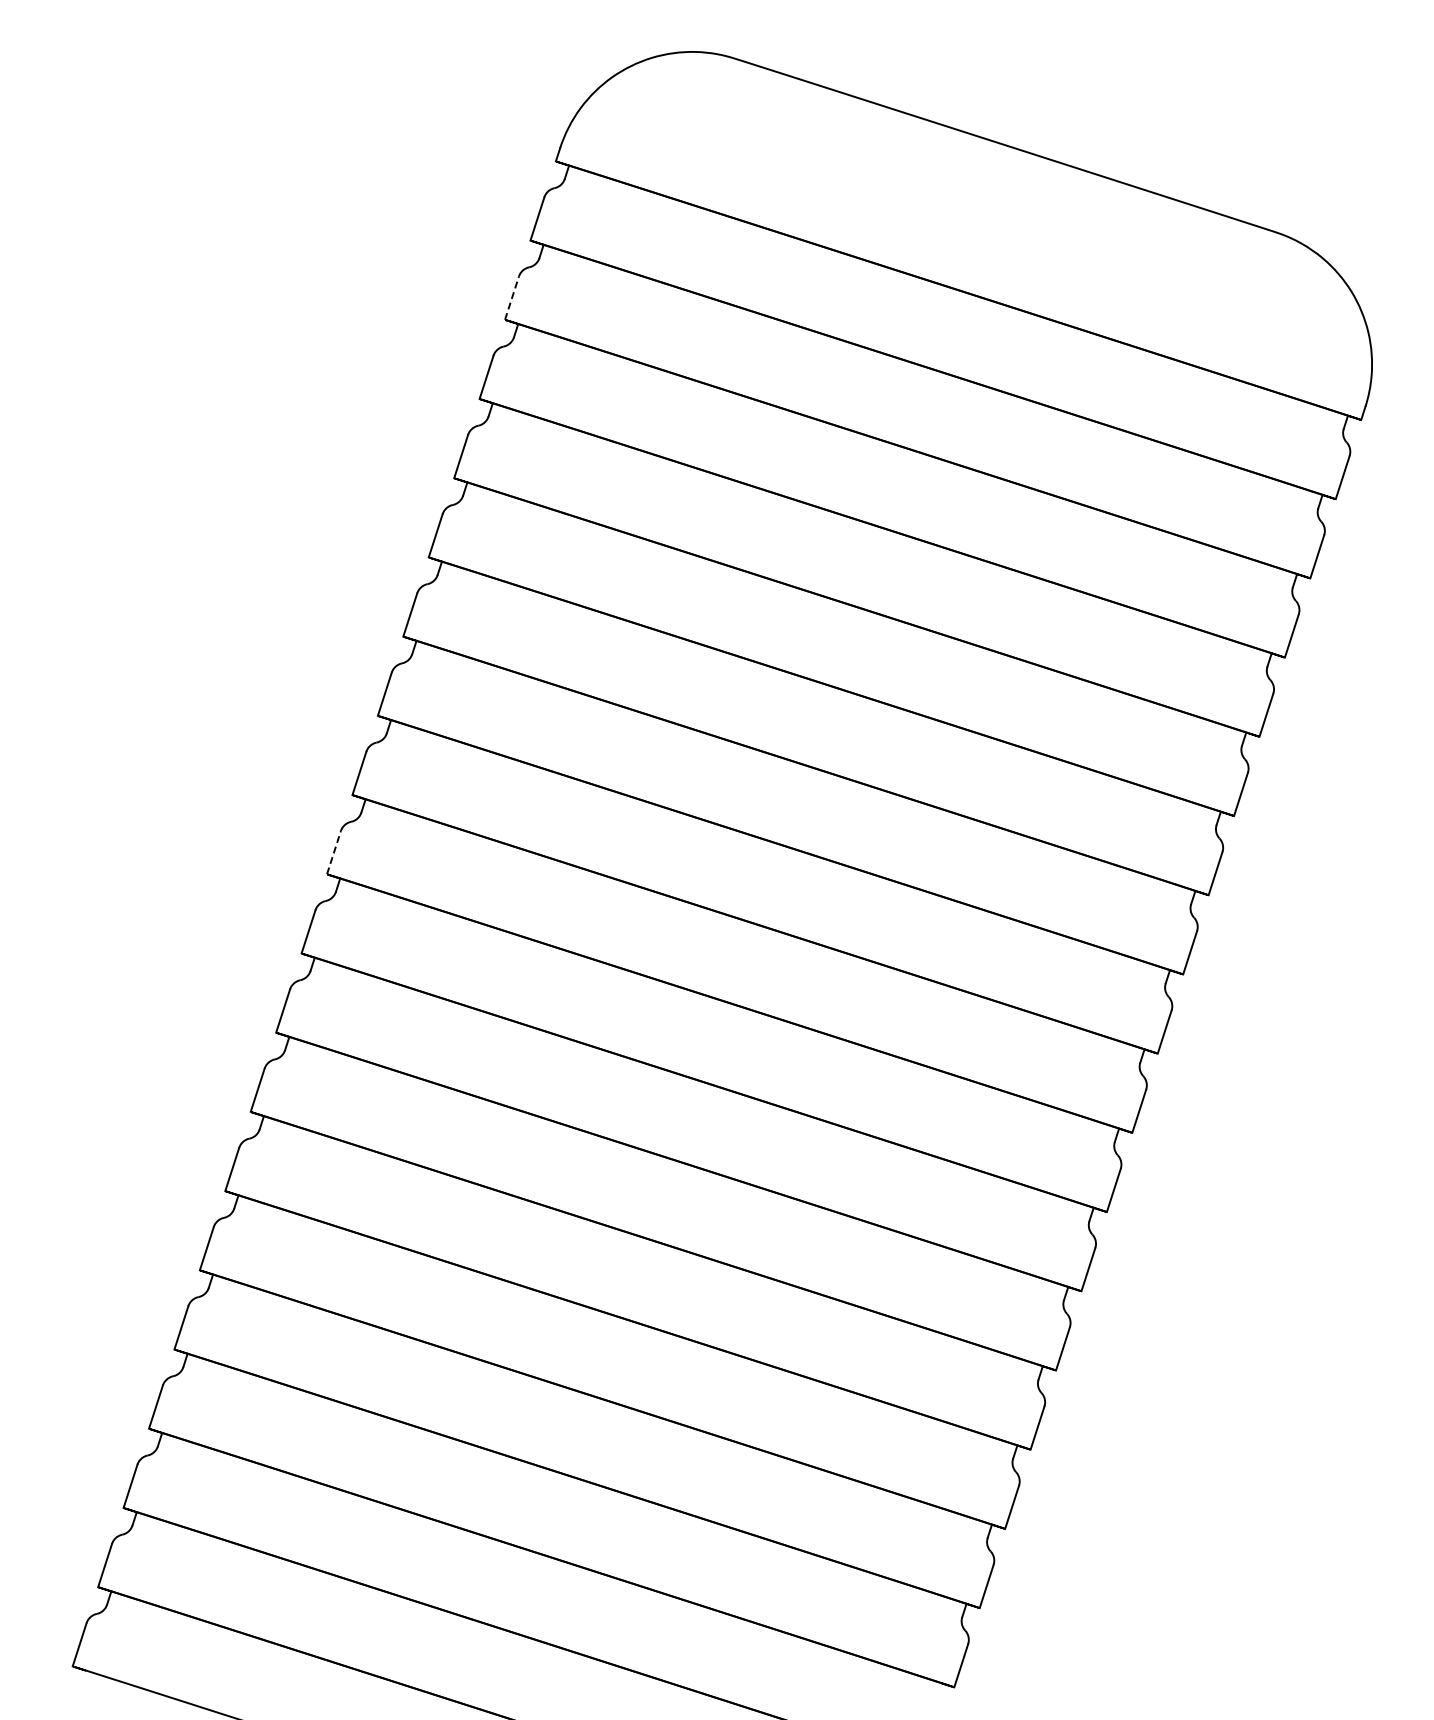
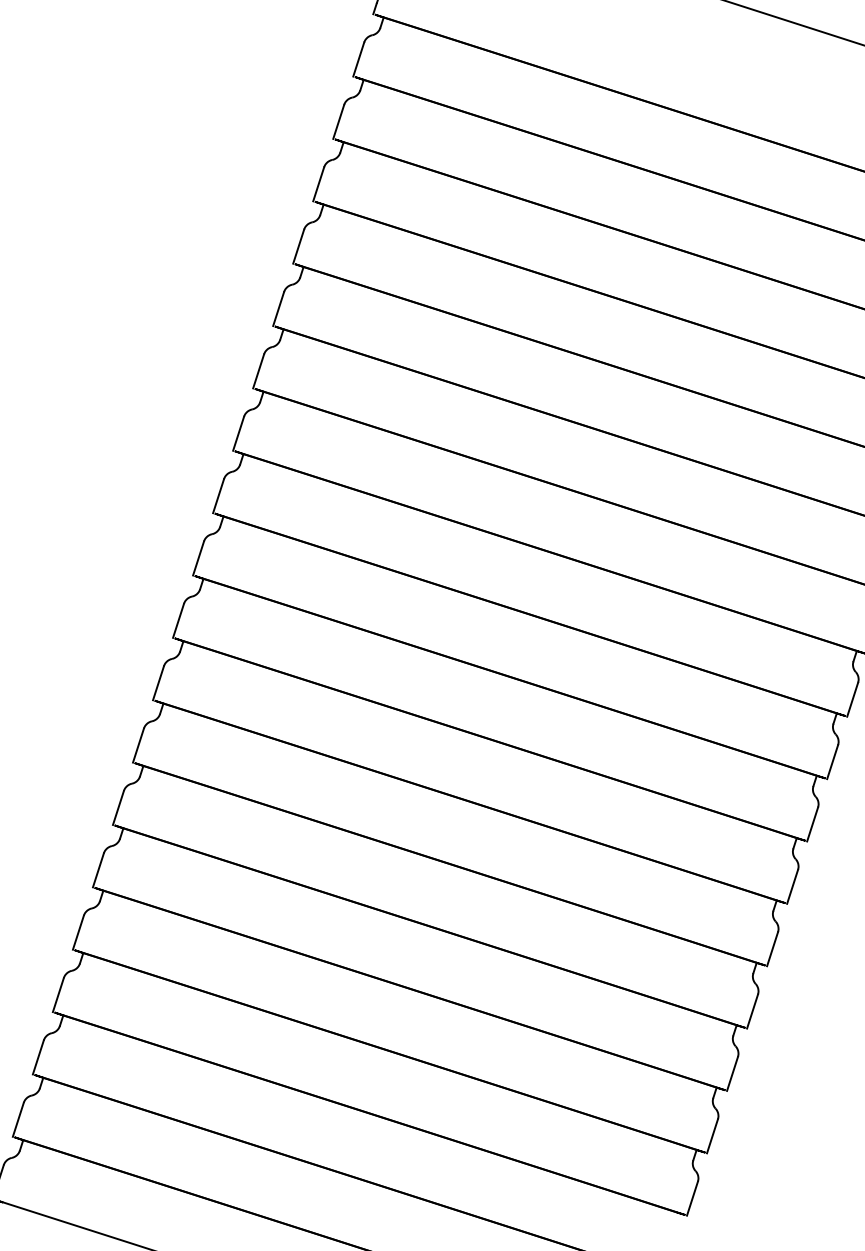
line: (511, 298) -> (338, 122), dashed -> solid
line: (333, 852) -> (198, 558), dashed -> solid

